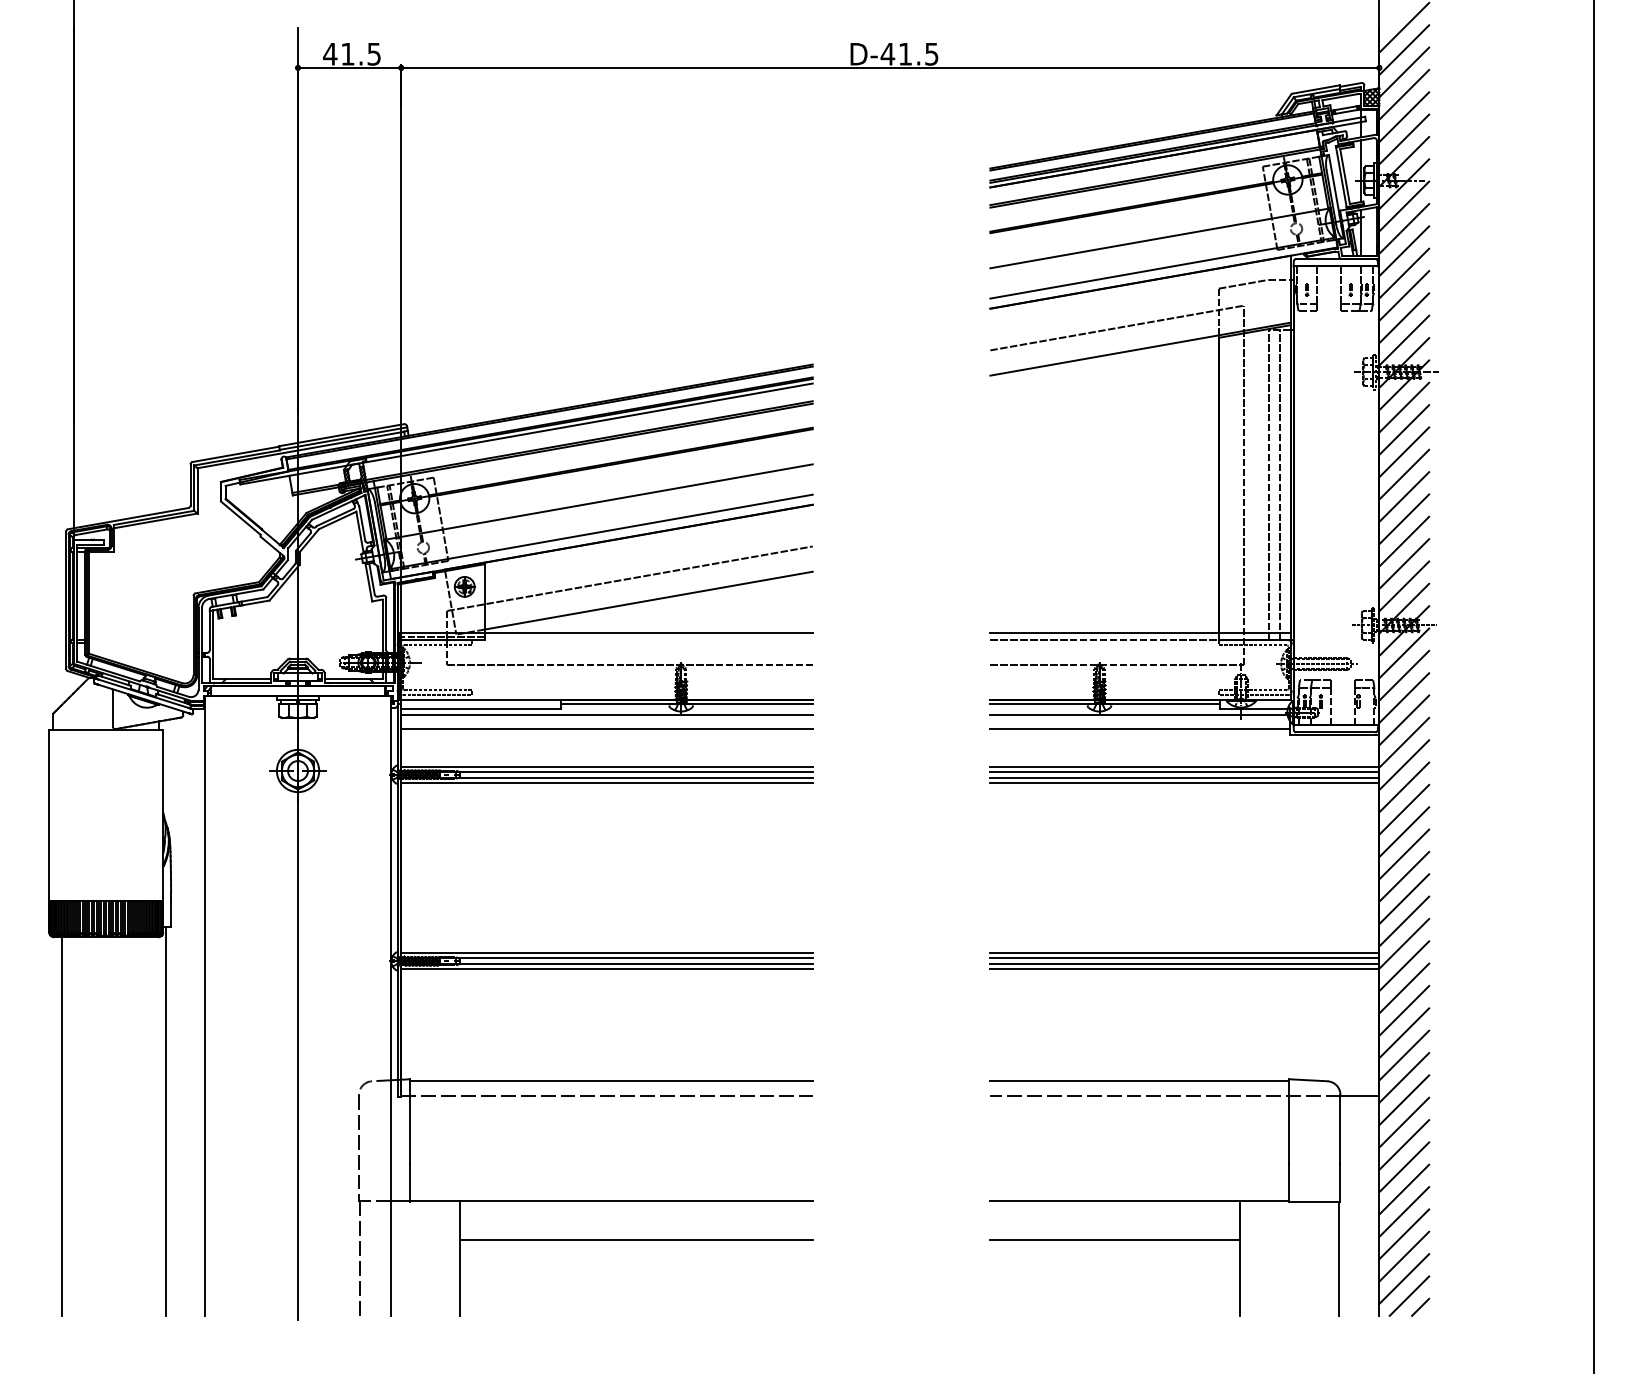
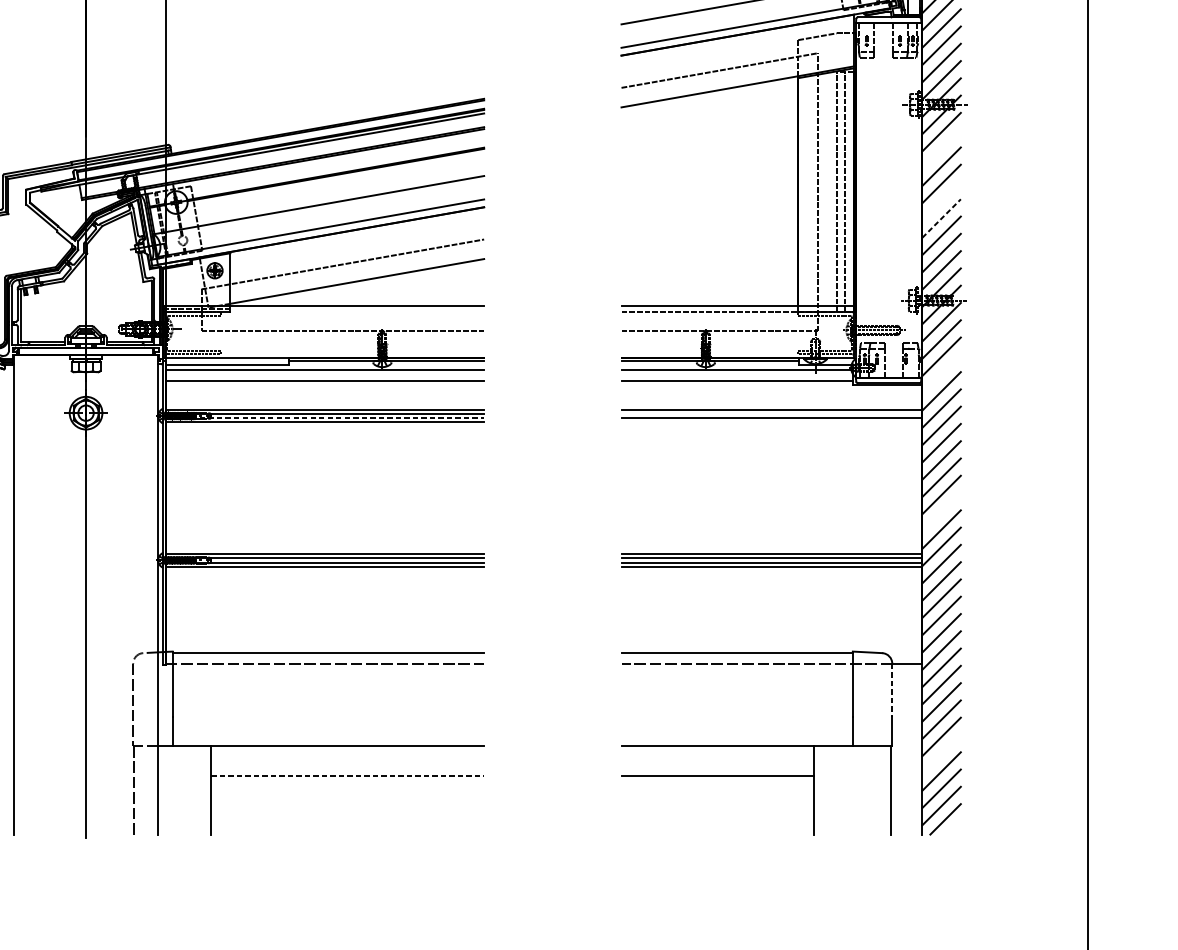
line: (1404, 429) -> (941, 149), removed
line: (1404, 496) -> (941, 200), removed
line: (1404, 519) -> (941, 218), solid -> dashed
line: (1404, 720) -> (941, 374), removed
line: (1184, 771) -> (771, 413), removed
line: (607, 777) -> (325, 418), solid -> dashed
line: (1184, 782) -> (771, 422), removed
line: (1404, 899) -> (941, 512), removed
line: (1340, 1129) -> (892, 690), solid -> dashed
line: (1404, 1211) -> (941, 753), removed
line: (636, 1239) -> (347, 775), solid -> dashed
line: (1420, 1306) -> (954, 827), removed

